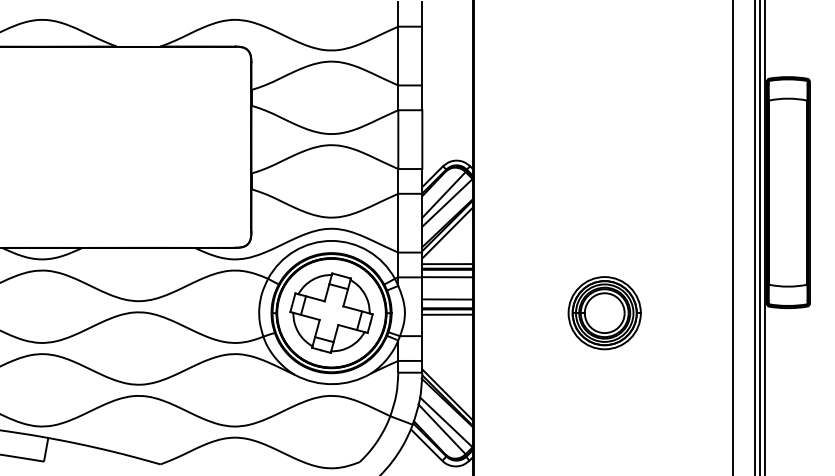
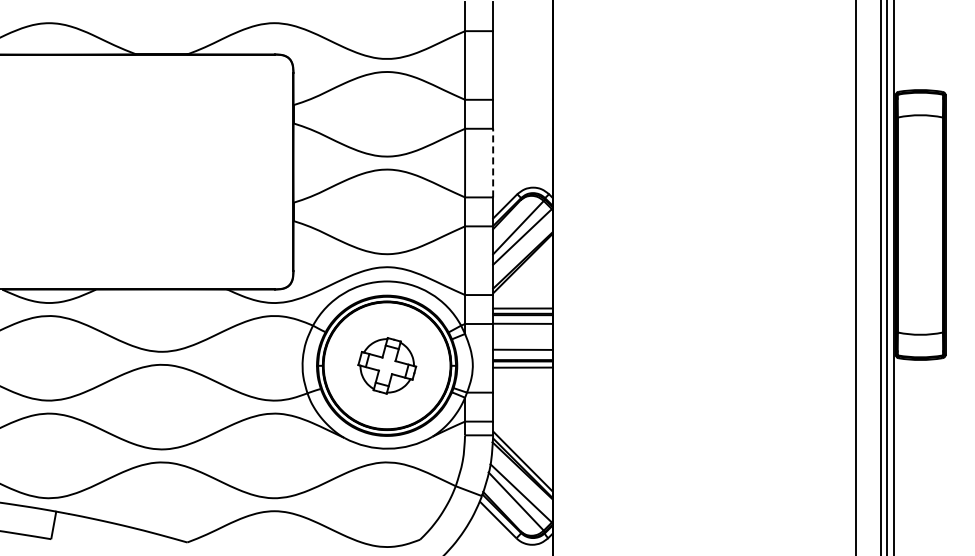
line: (422, 139) -> (493, 162), solid -> dashed
line: (447, 232) -> (522, 271), removed
part: (331, 312) -> (387, 365), size x0.6
part: (604, 312) -> (706, 365), removed

